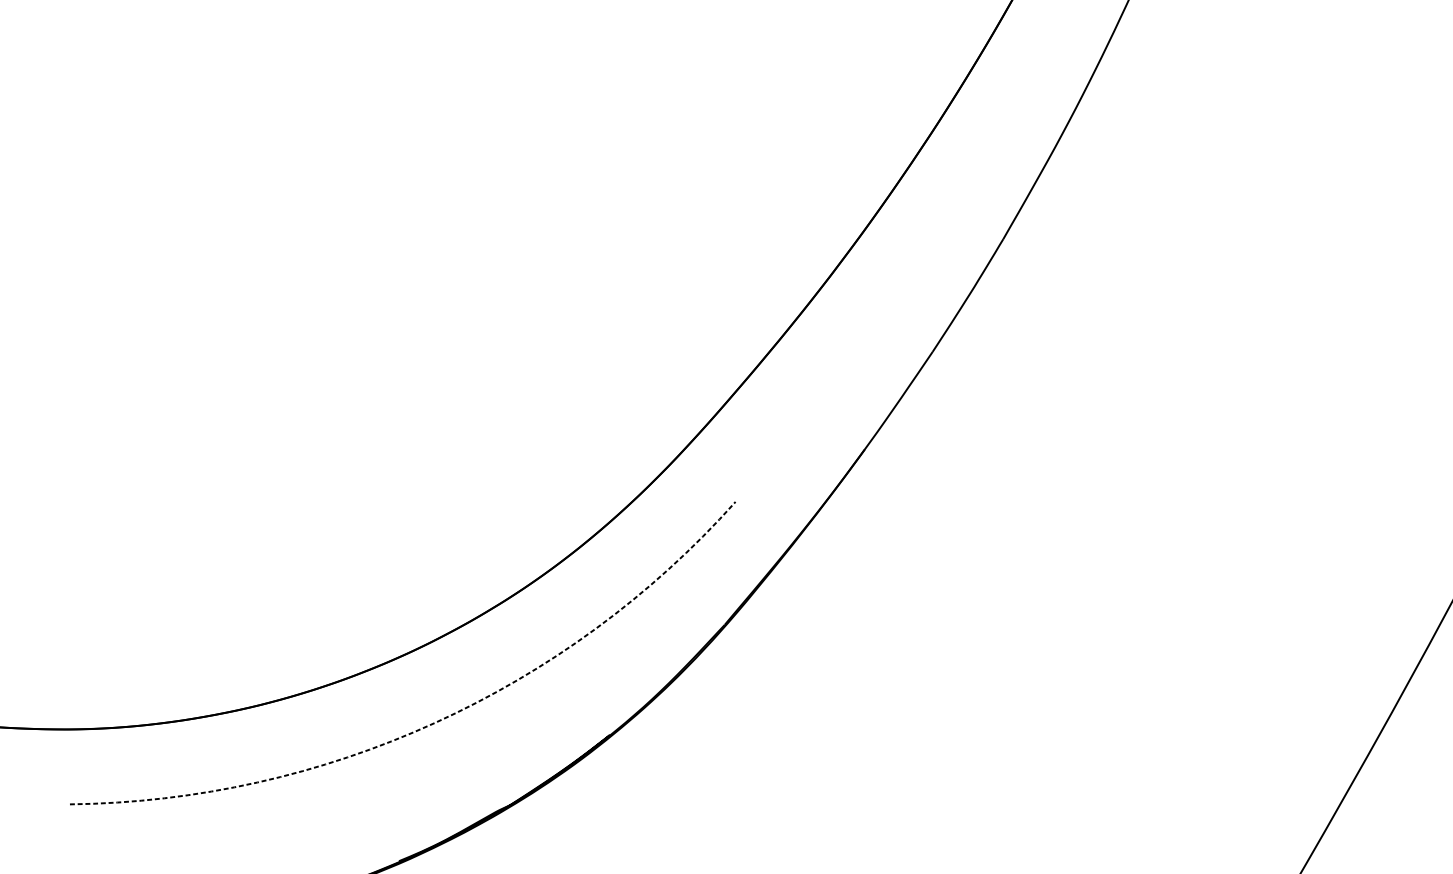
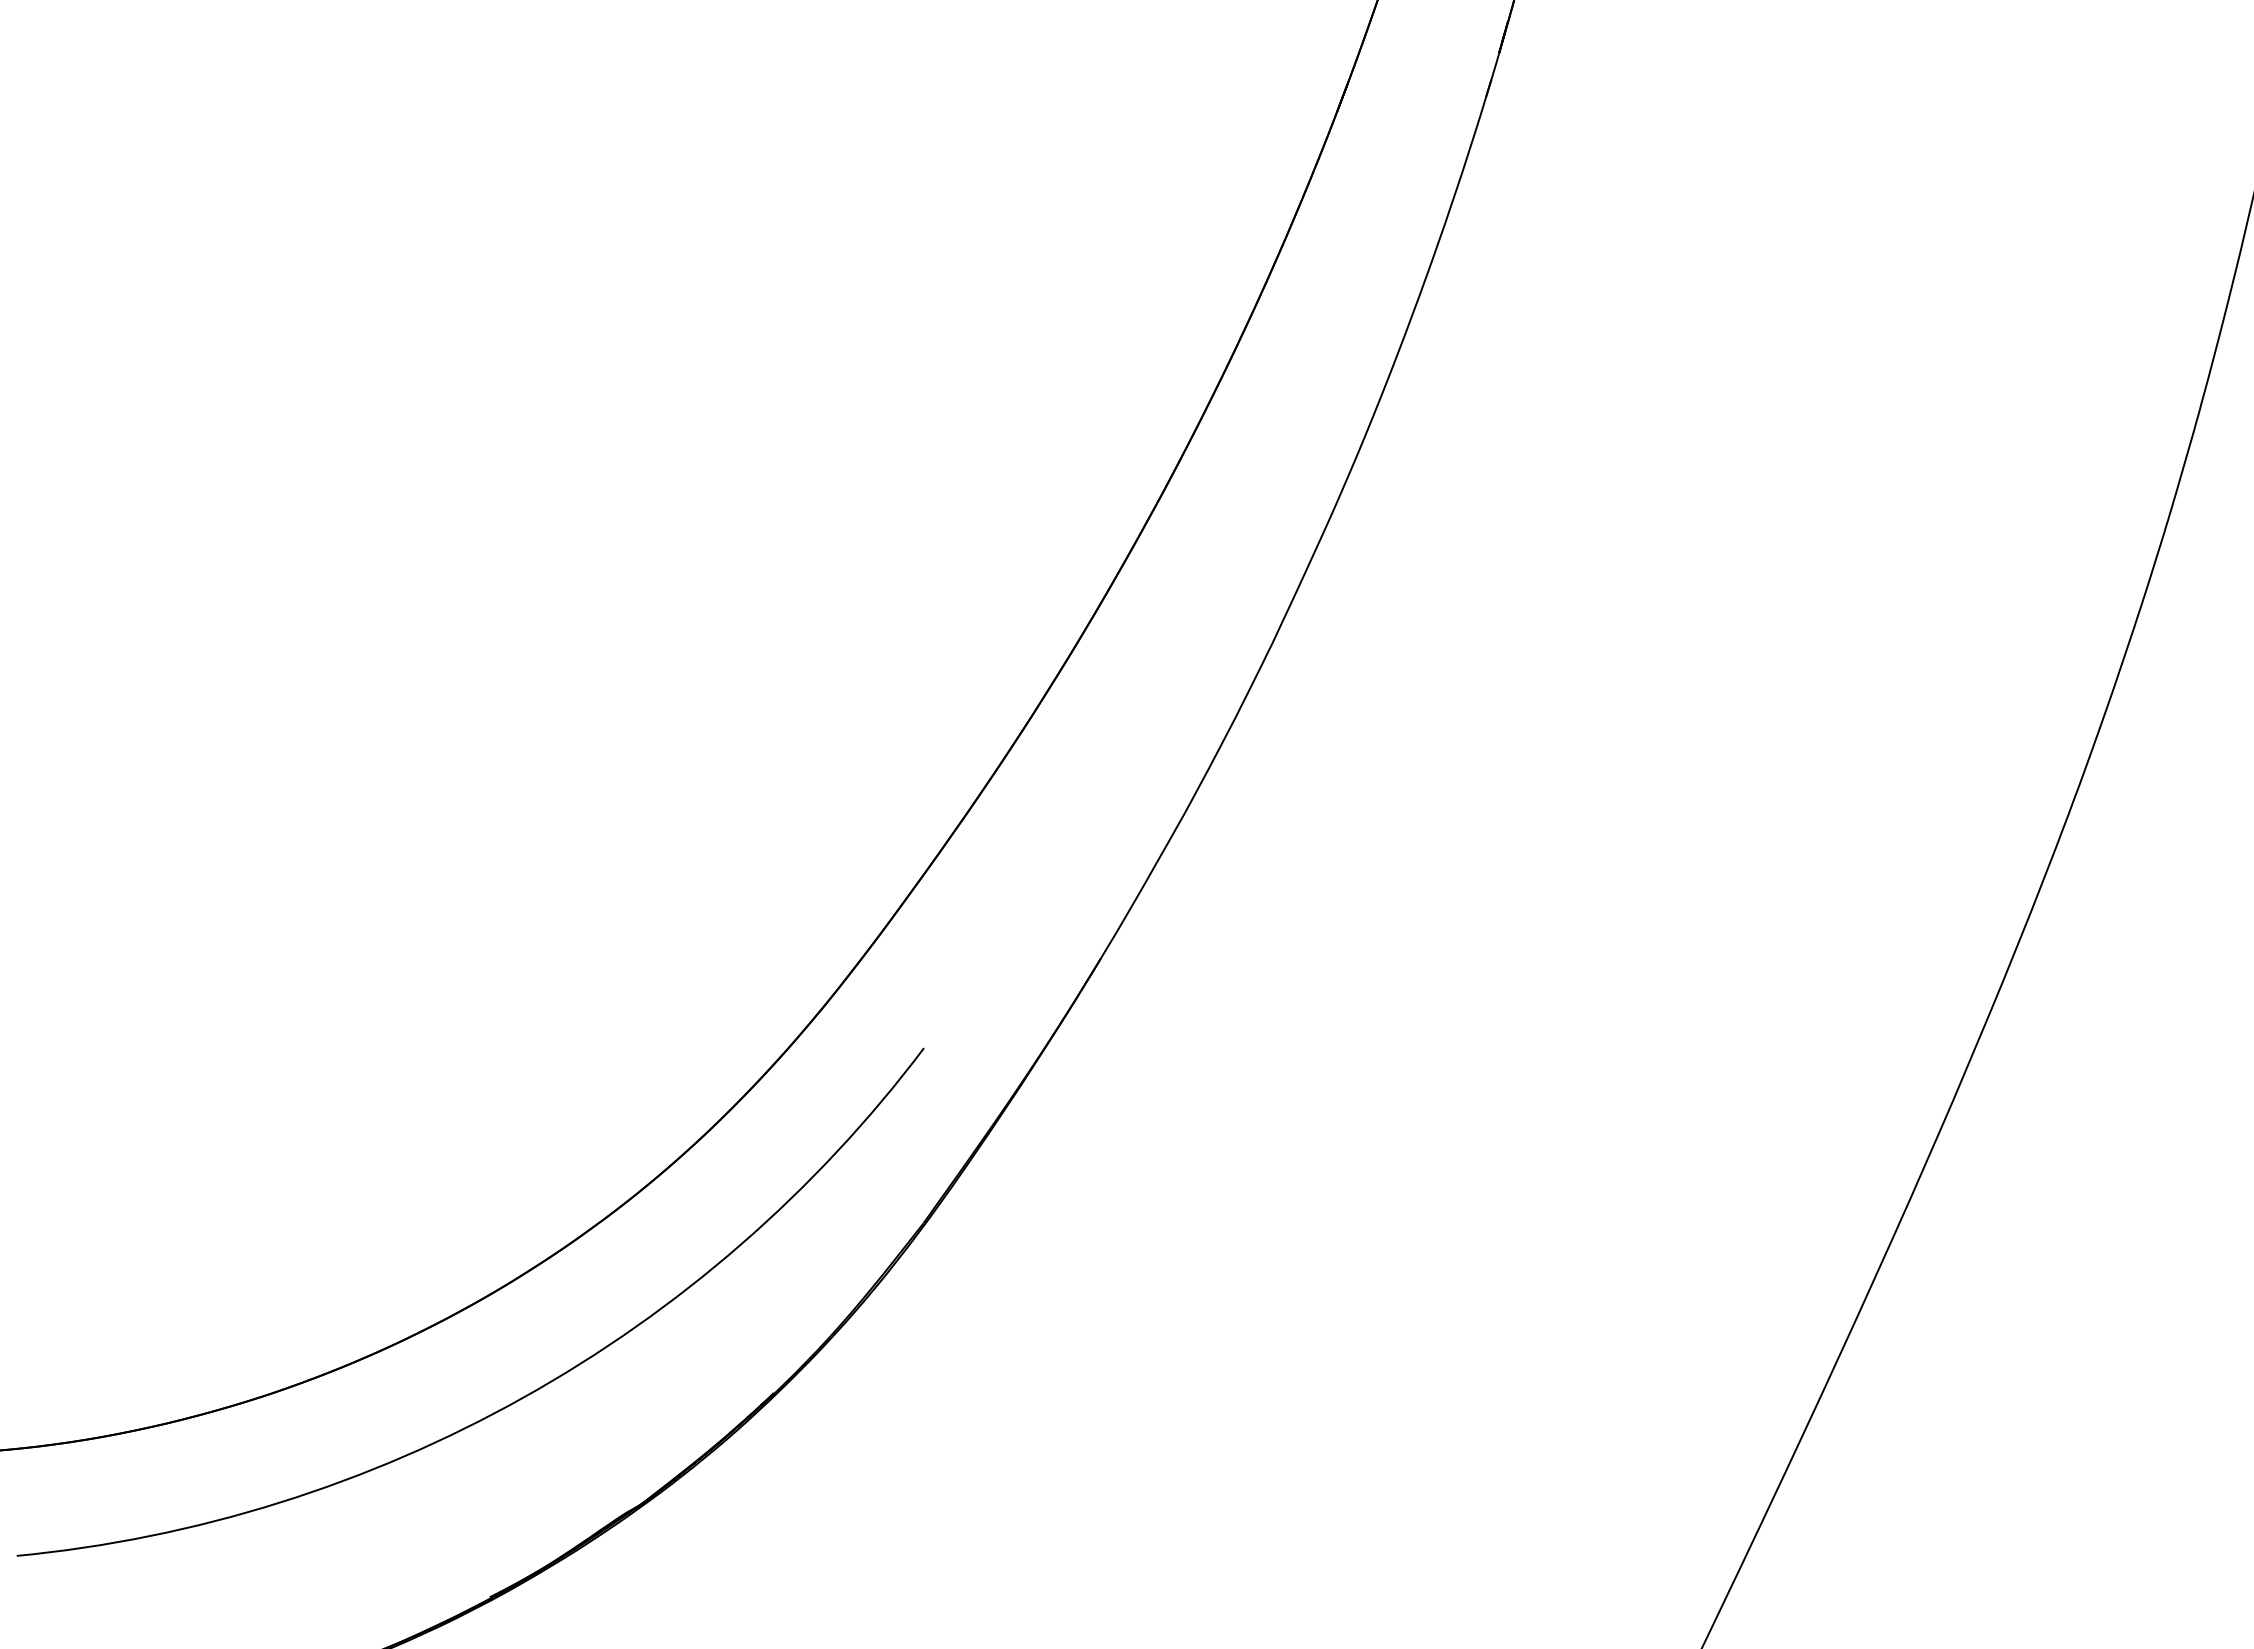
arc: (434, 723) -> (523, 1397), dashed -> solid

